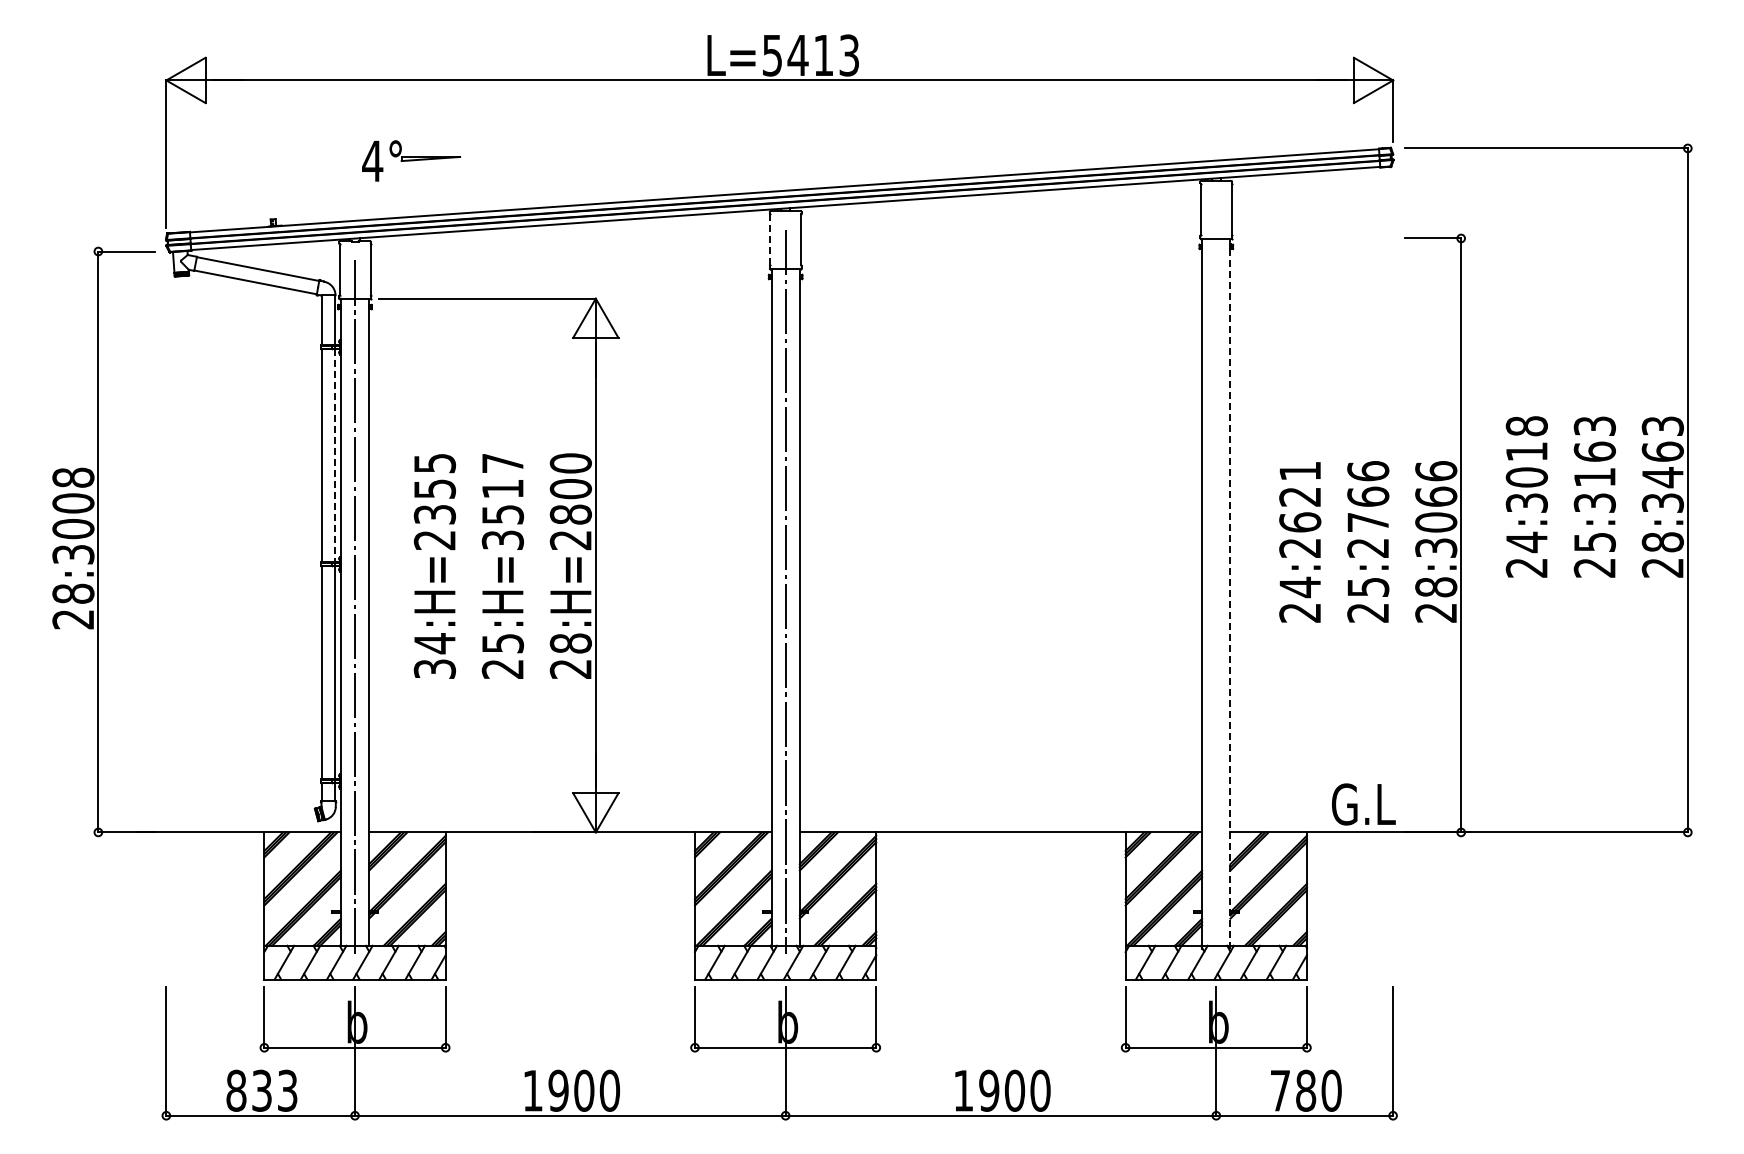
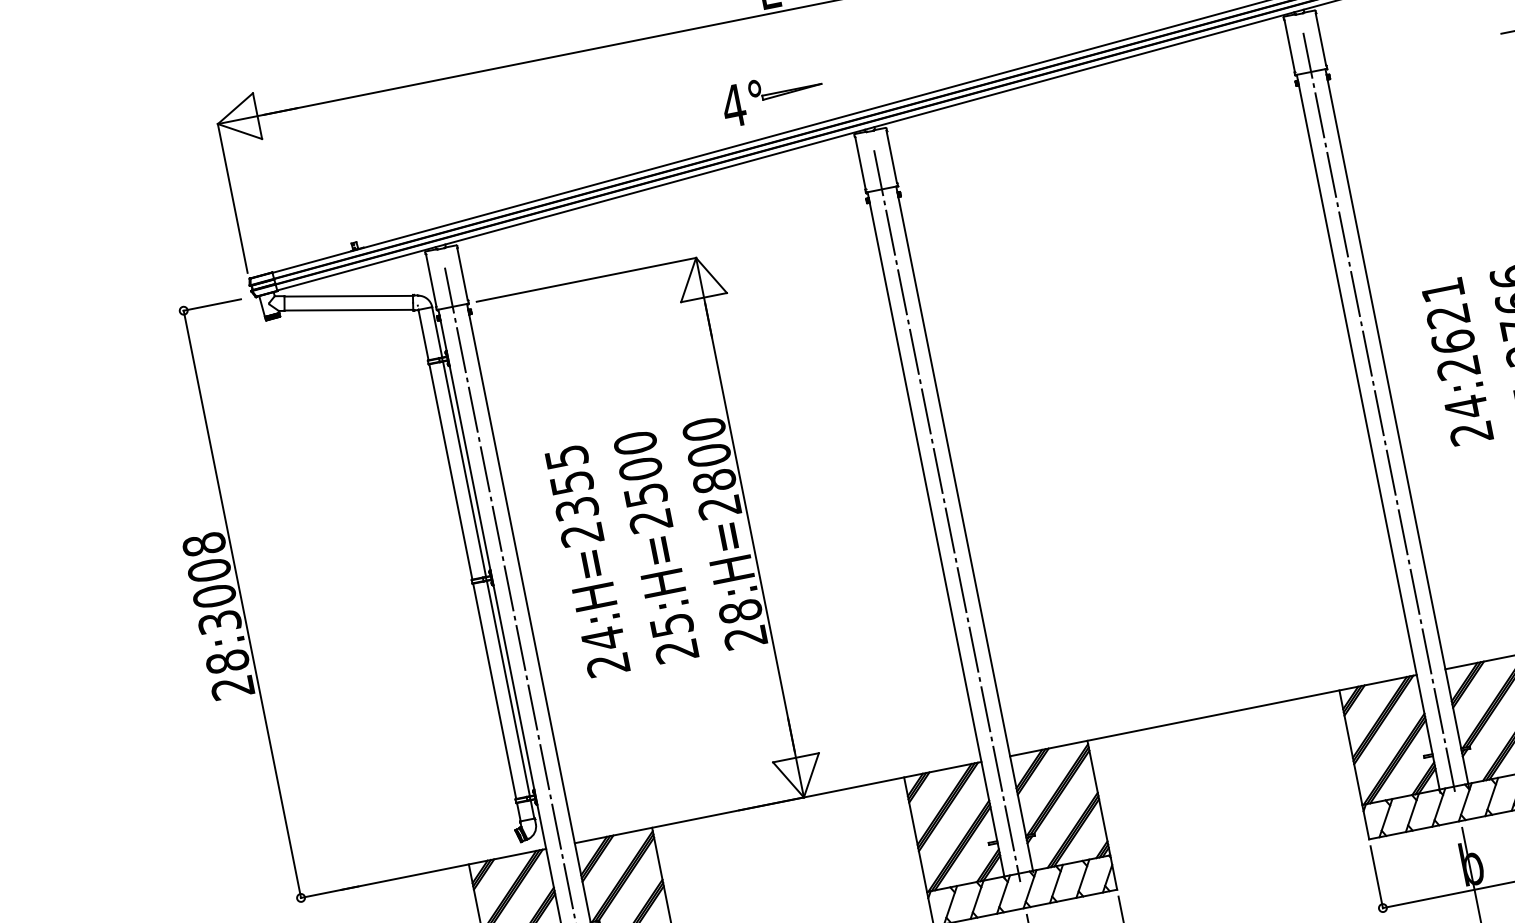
part: (411, 160) -> (772, 97), moved
line: (770, 239) -> (860, 162), dashed -> solid
line: (335, 456) -> (464, 470), dashed -> solid
text: (502, 501) -> (642, 481), 25:H=3517 -> 25:H=2500
line: (1216, 575) -> (1379, 412), added
line: (1230, 593) -> (1397, 427), dashed -> solid
text: (434, 668) -> (607, 664), 34:H=2355 -> 24:H=2355

